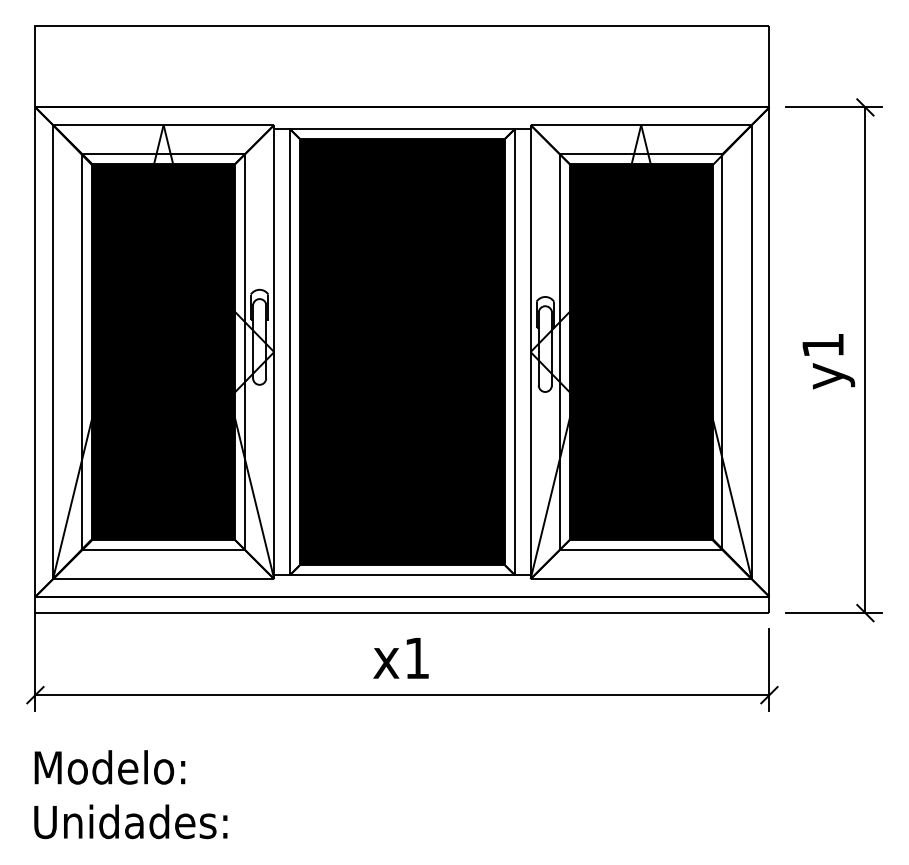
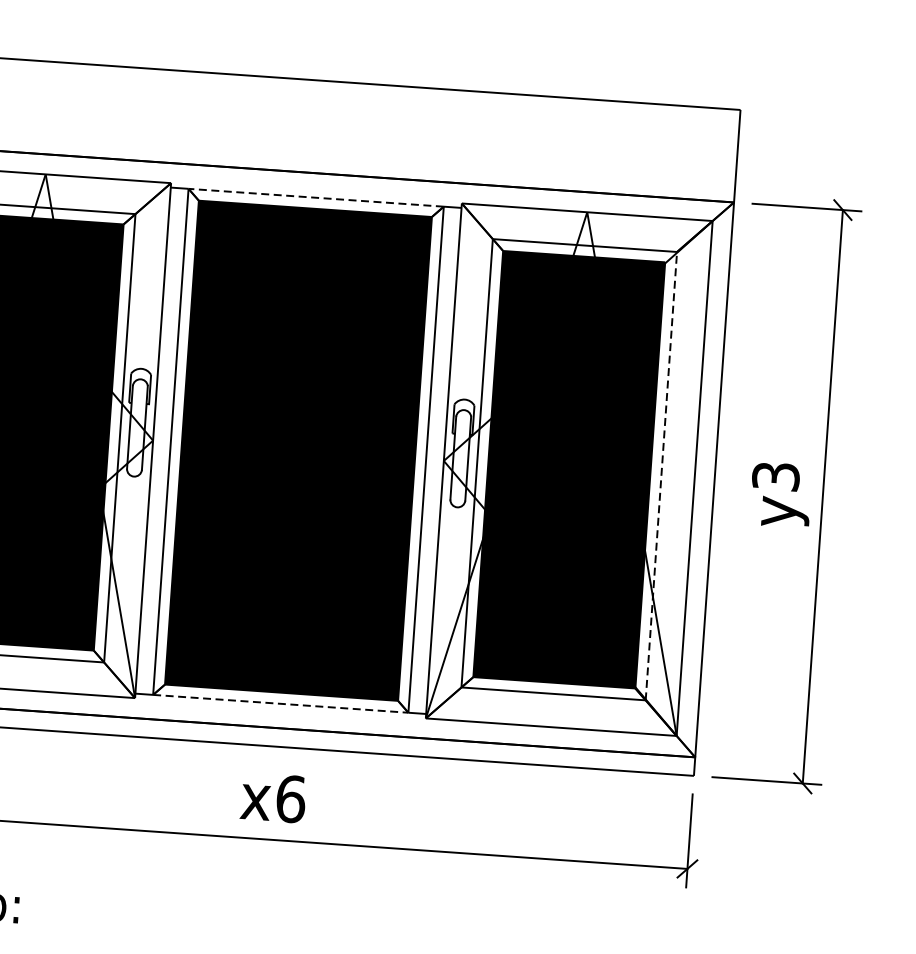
line: (402, 128) -> (316, 197), solid -> dashed
text: (823, 345) -> (776, 476), y1 -> y3
line: (722, 352) -> (661, 476), solid -> dashed
line: (402, 575) -> (280, 704), solid -> dashed
text: (417, 658) -> (291, 799), x1 -> x6

